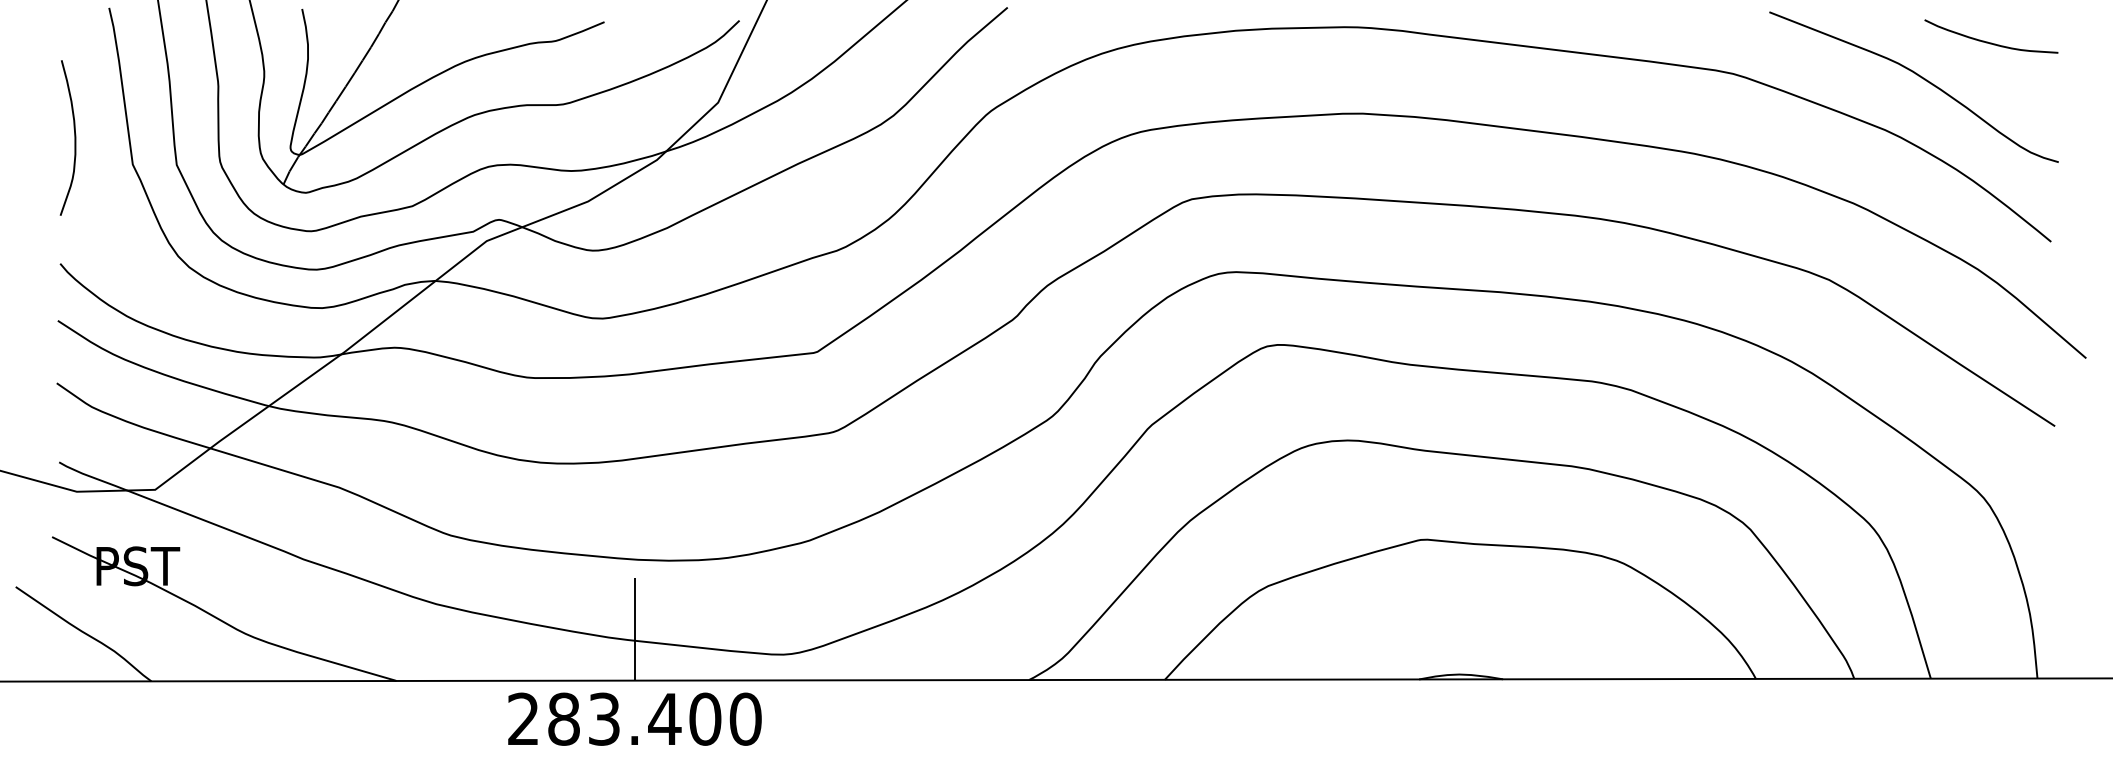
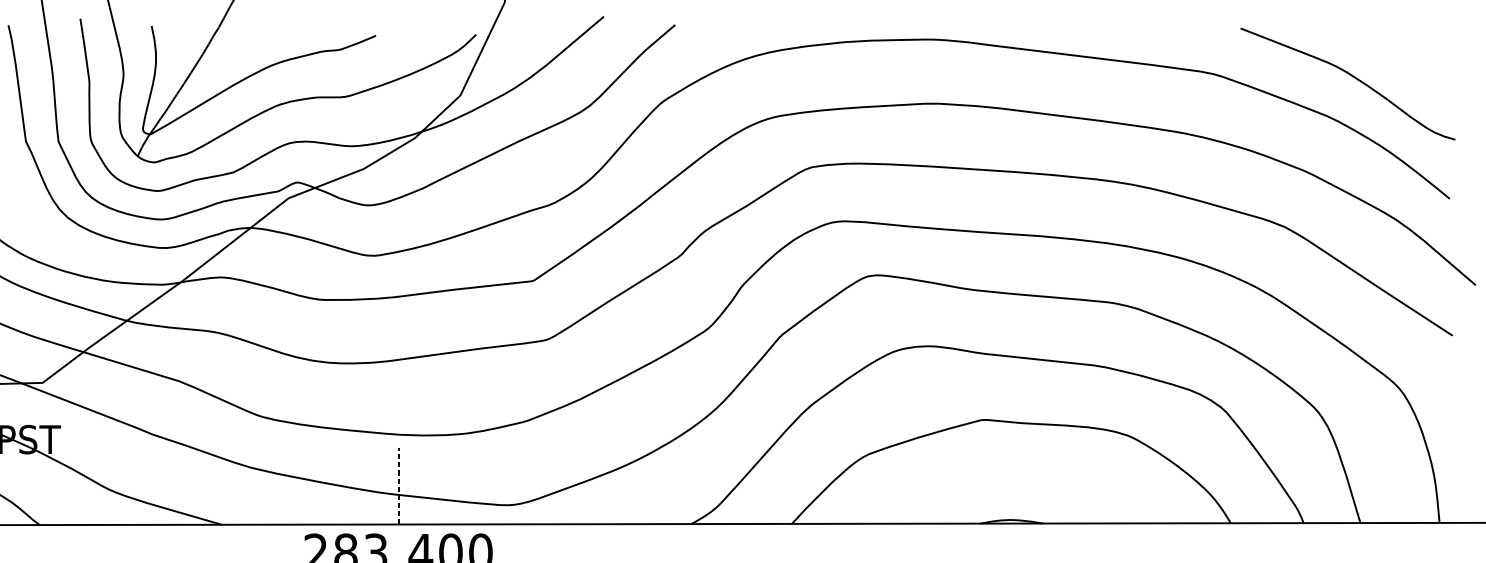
curve: (1991, 42) -> (1405, 50), removed
line: (634, 628) -> (398, 485), solid -> dashed

